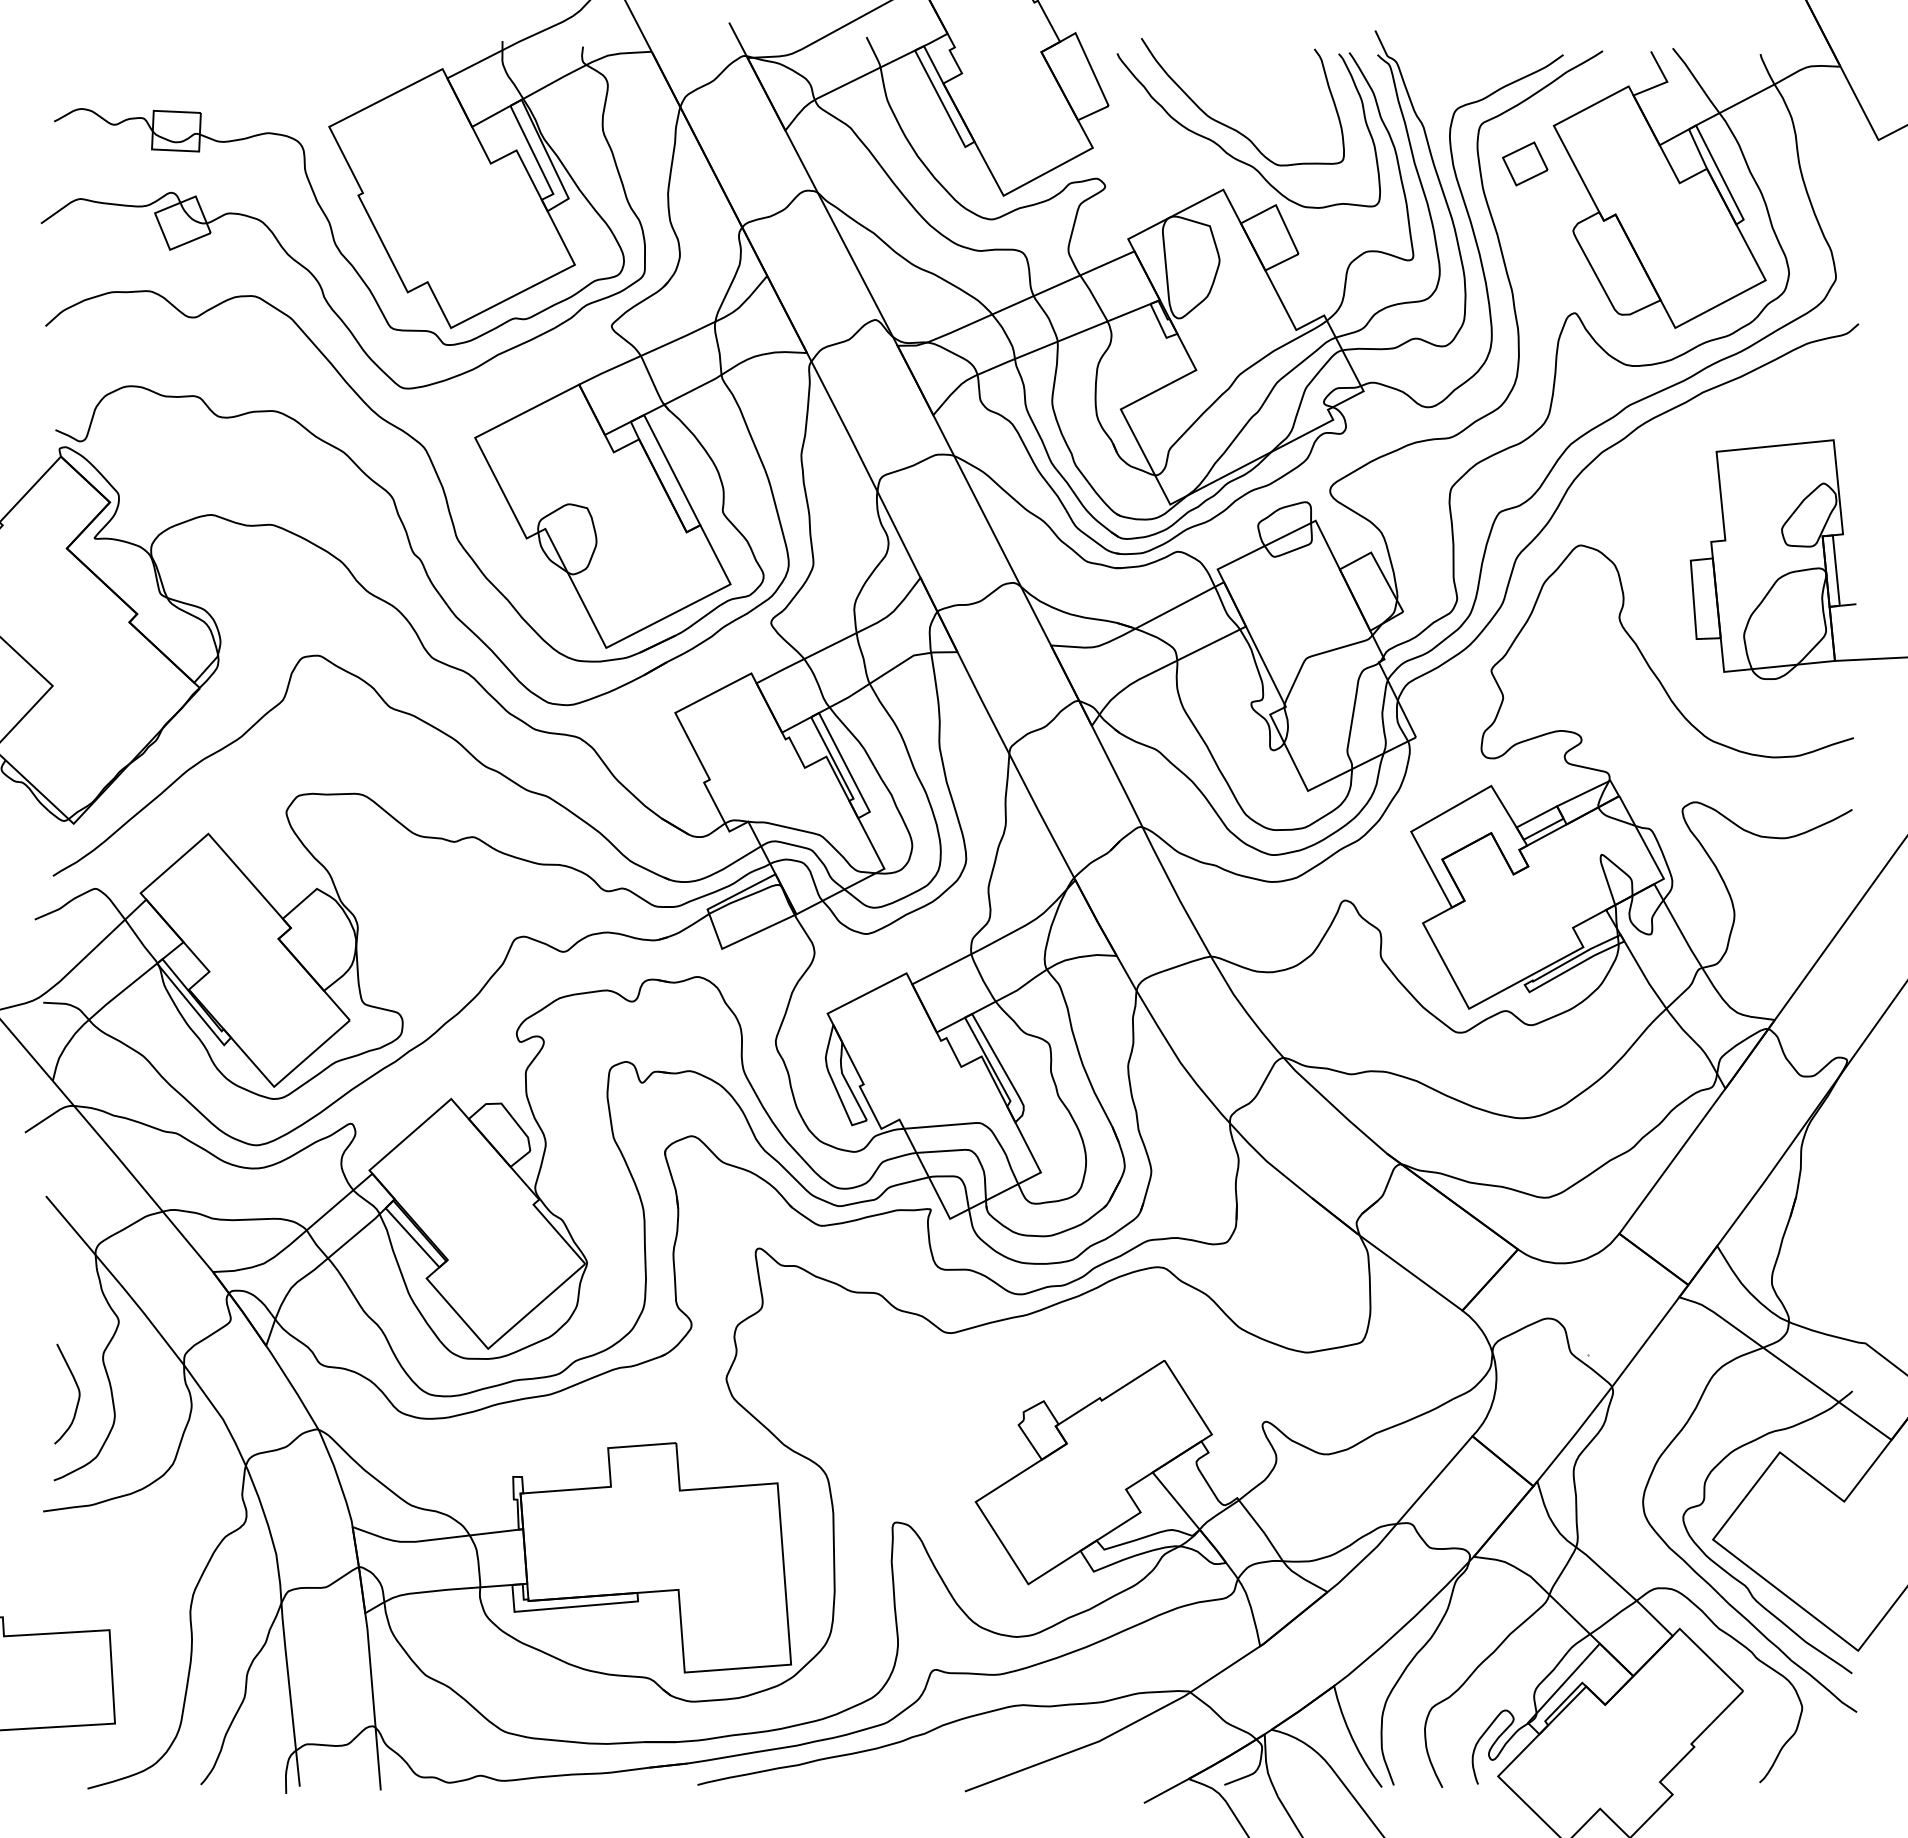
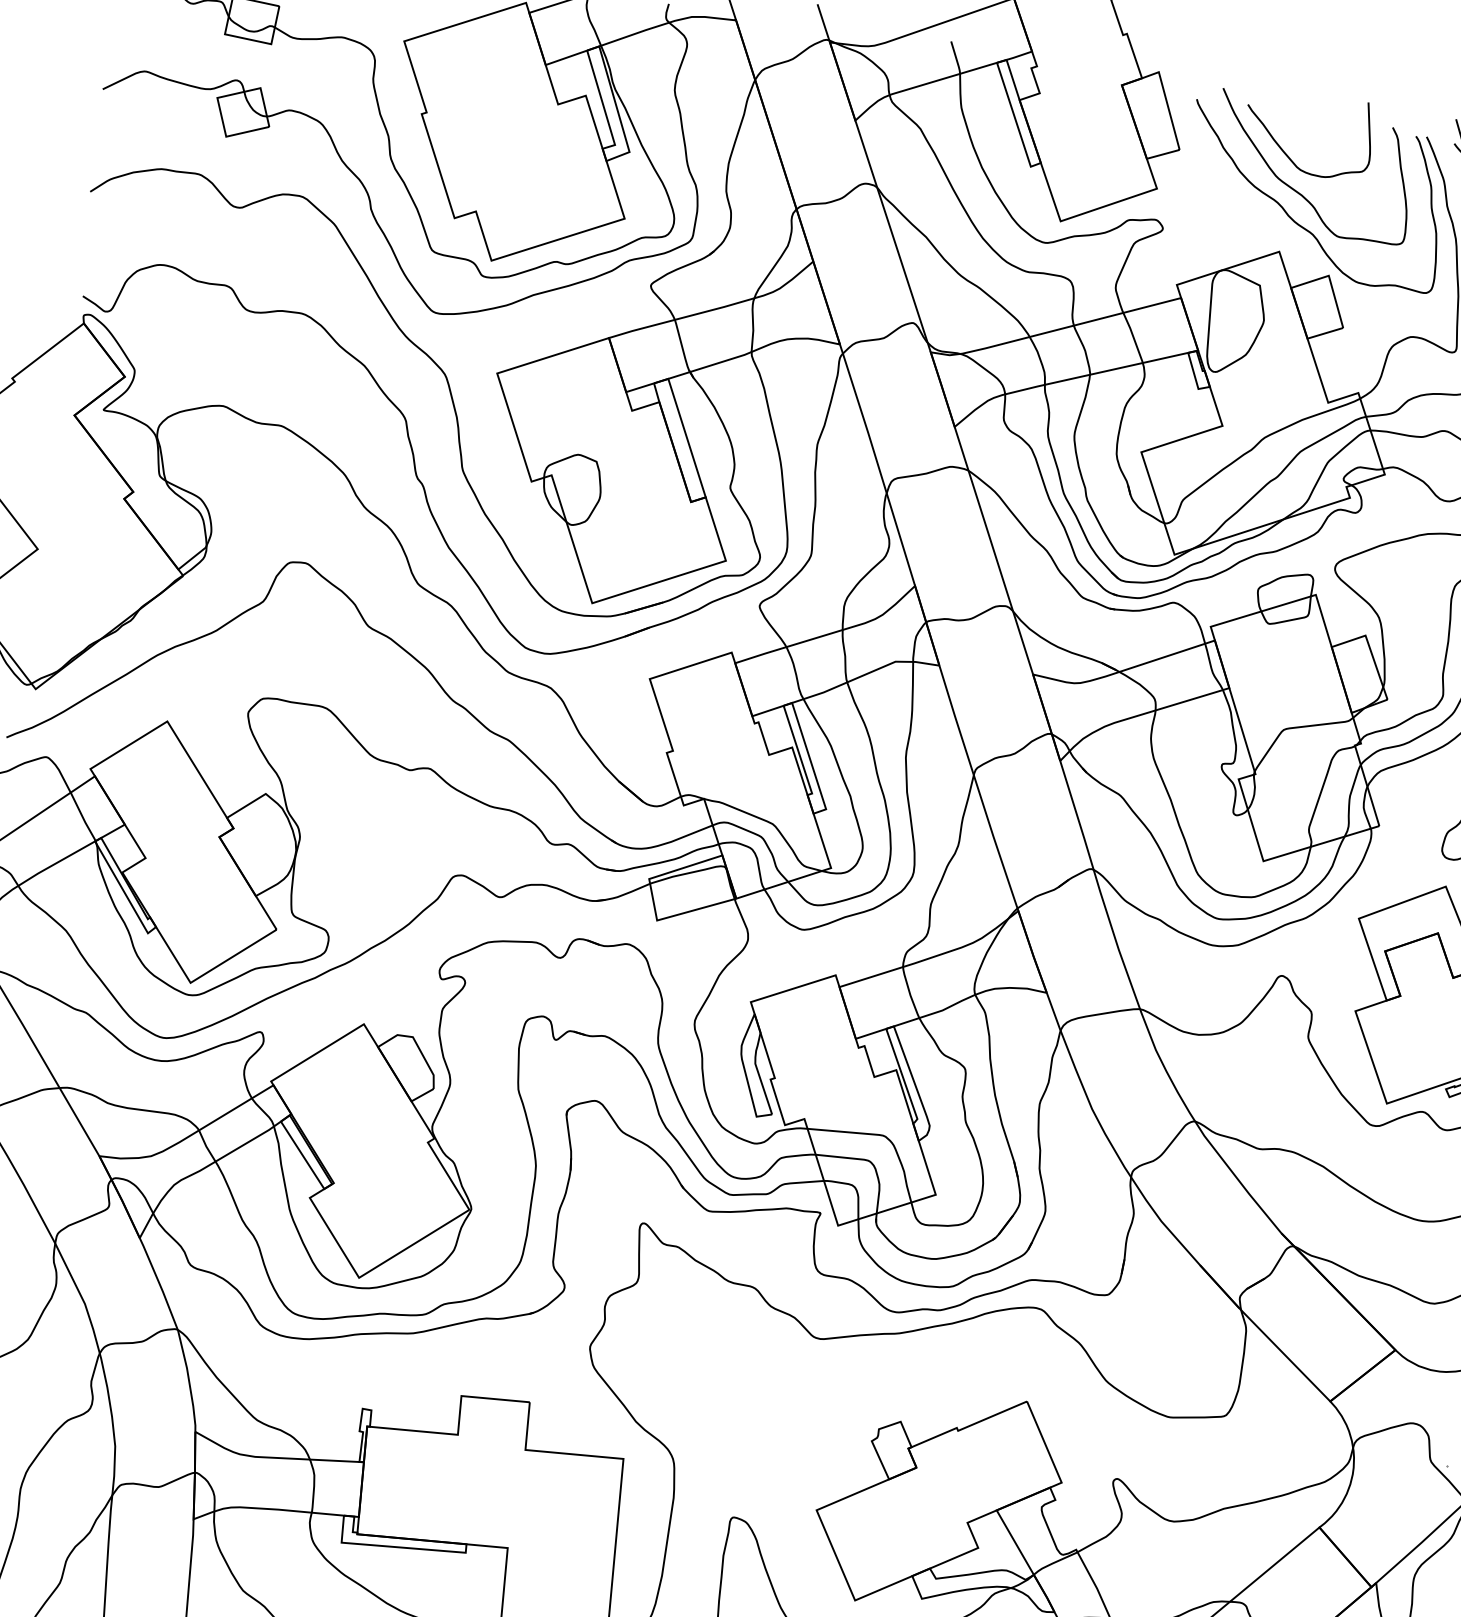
curve: (1216, 93) -> (1288, 155), added

